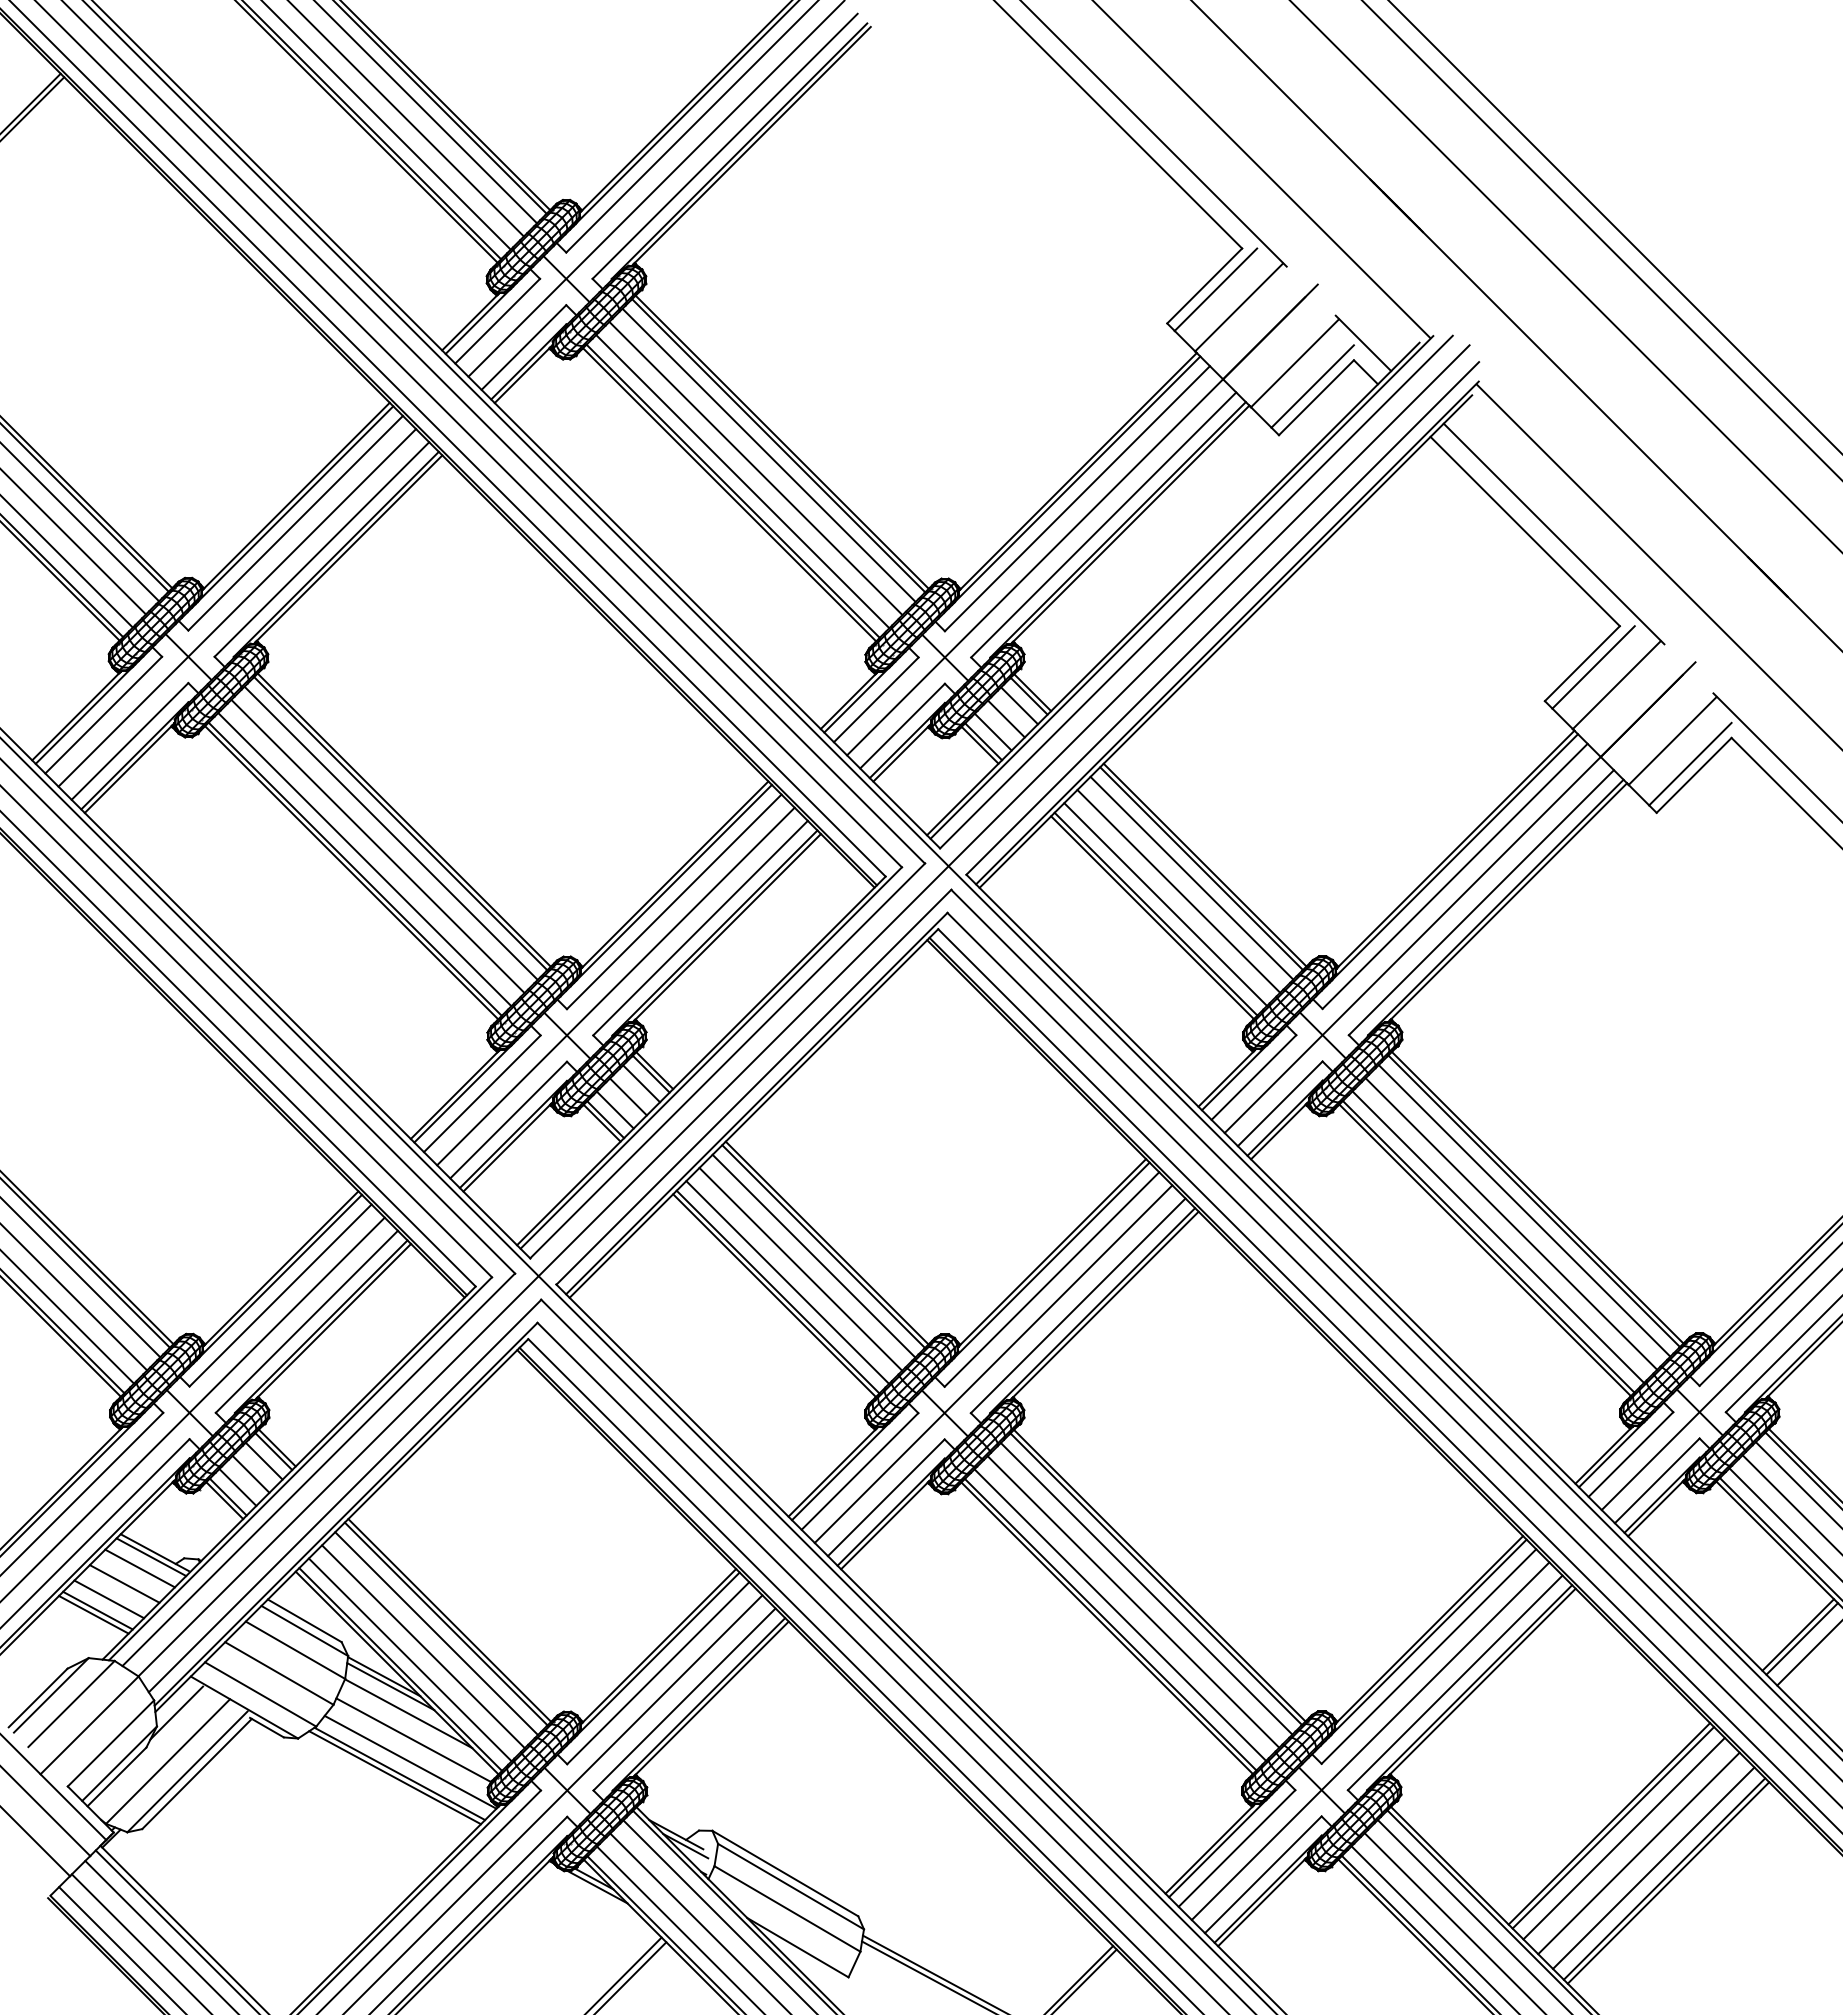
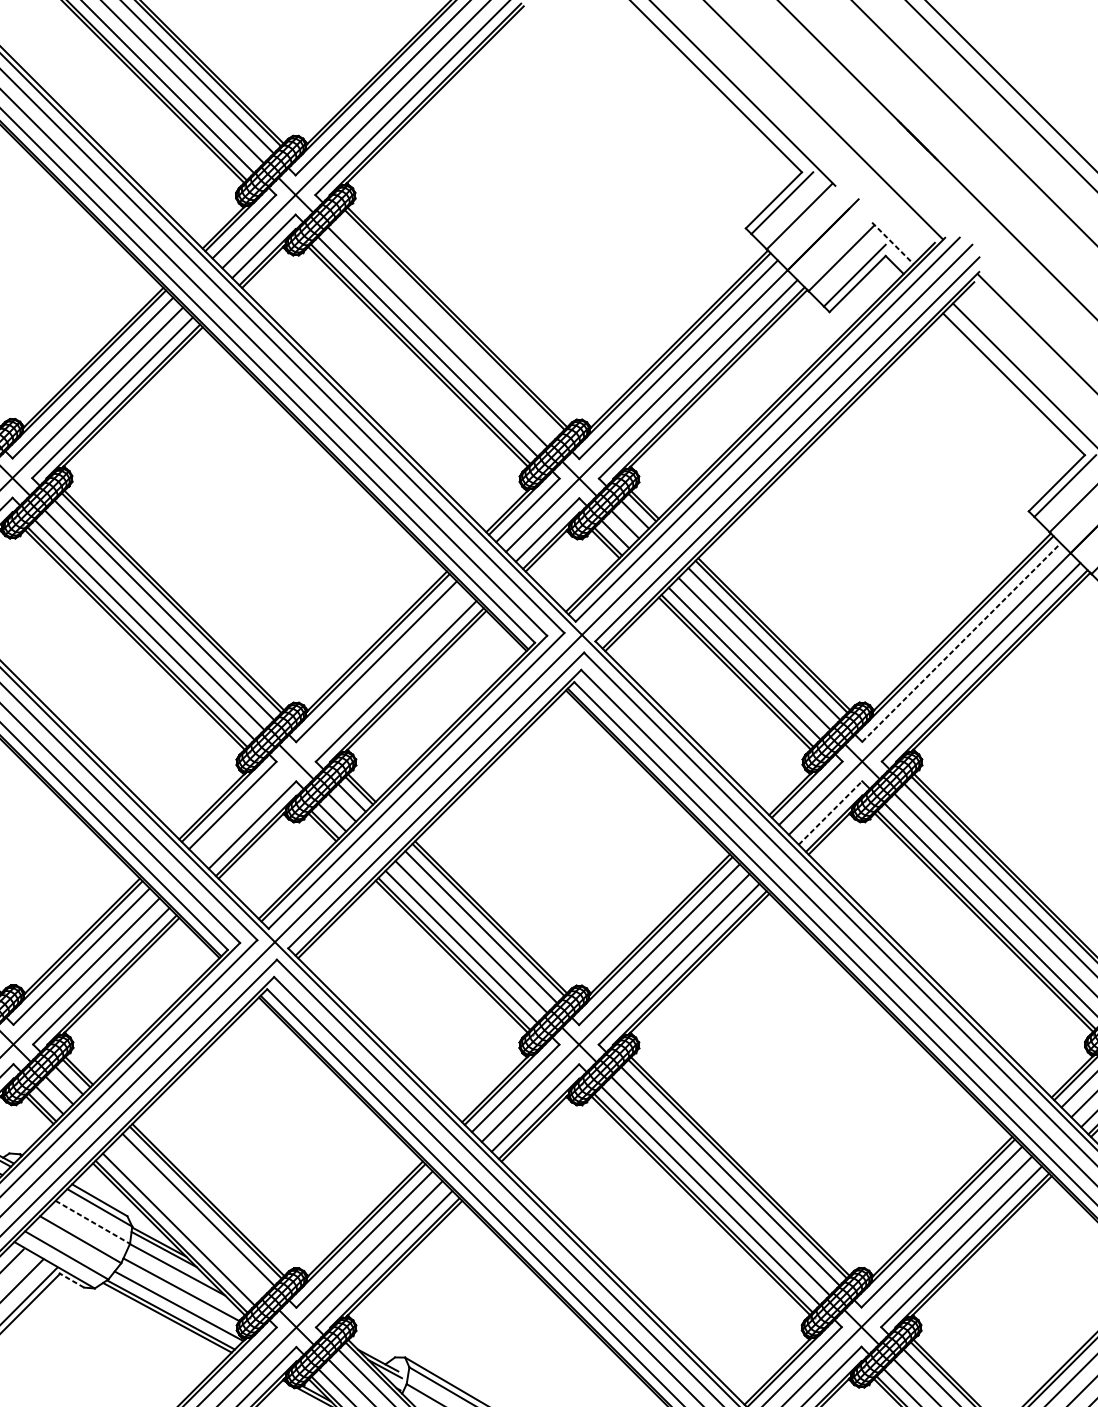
line: (1363, 343) -> (892, 243), solid -> dashed
line: (768, 454) -> (447, 326), removed
line: (1455, 876) -> (961, 642), solid -> dashed
line: (615, 986) -> (332, 725), removed
line: (1280, 1103) -> (830, 812), solid -> dashed
line: (423, 1646) -> (188, 1219), removed
line: (295, 1650) -> (92, 1222), solid -> dashed
line: (266, 1727) -> (71, 1280), solid -> dashed

